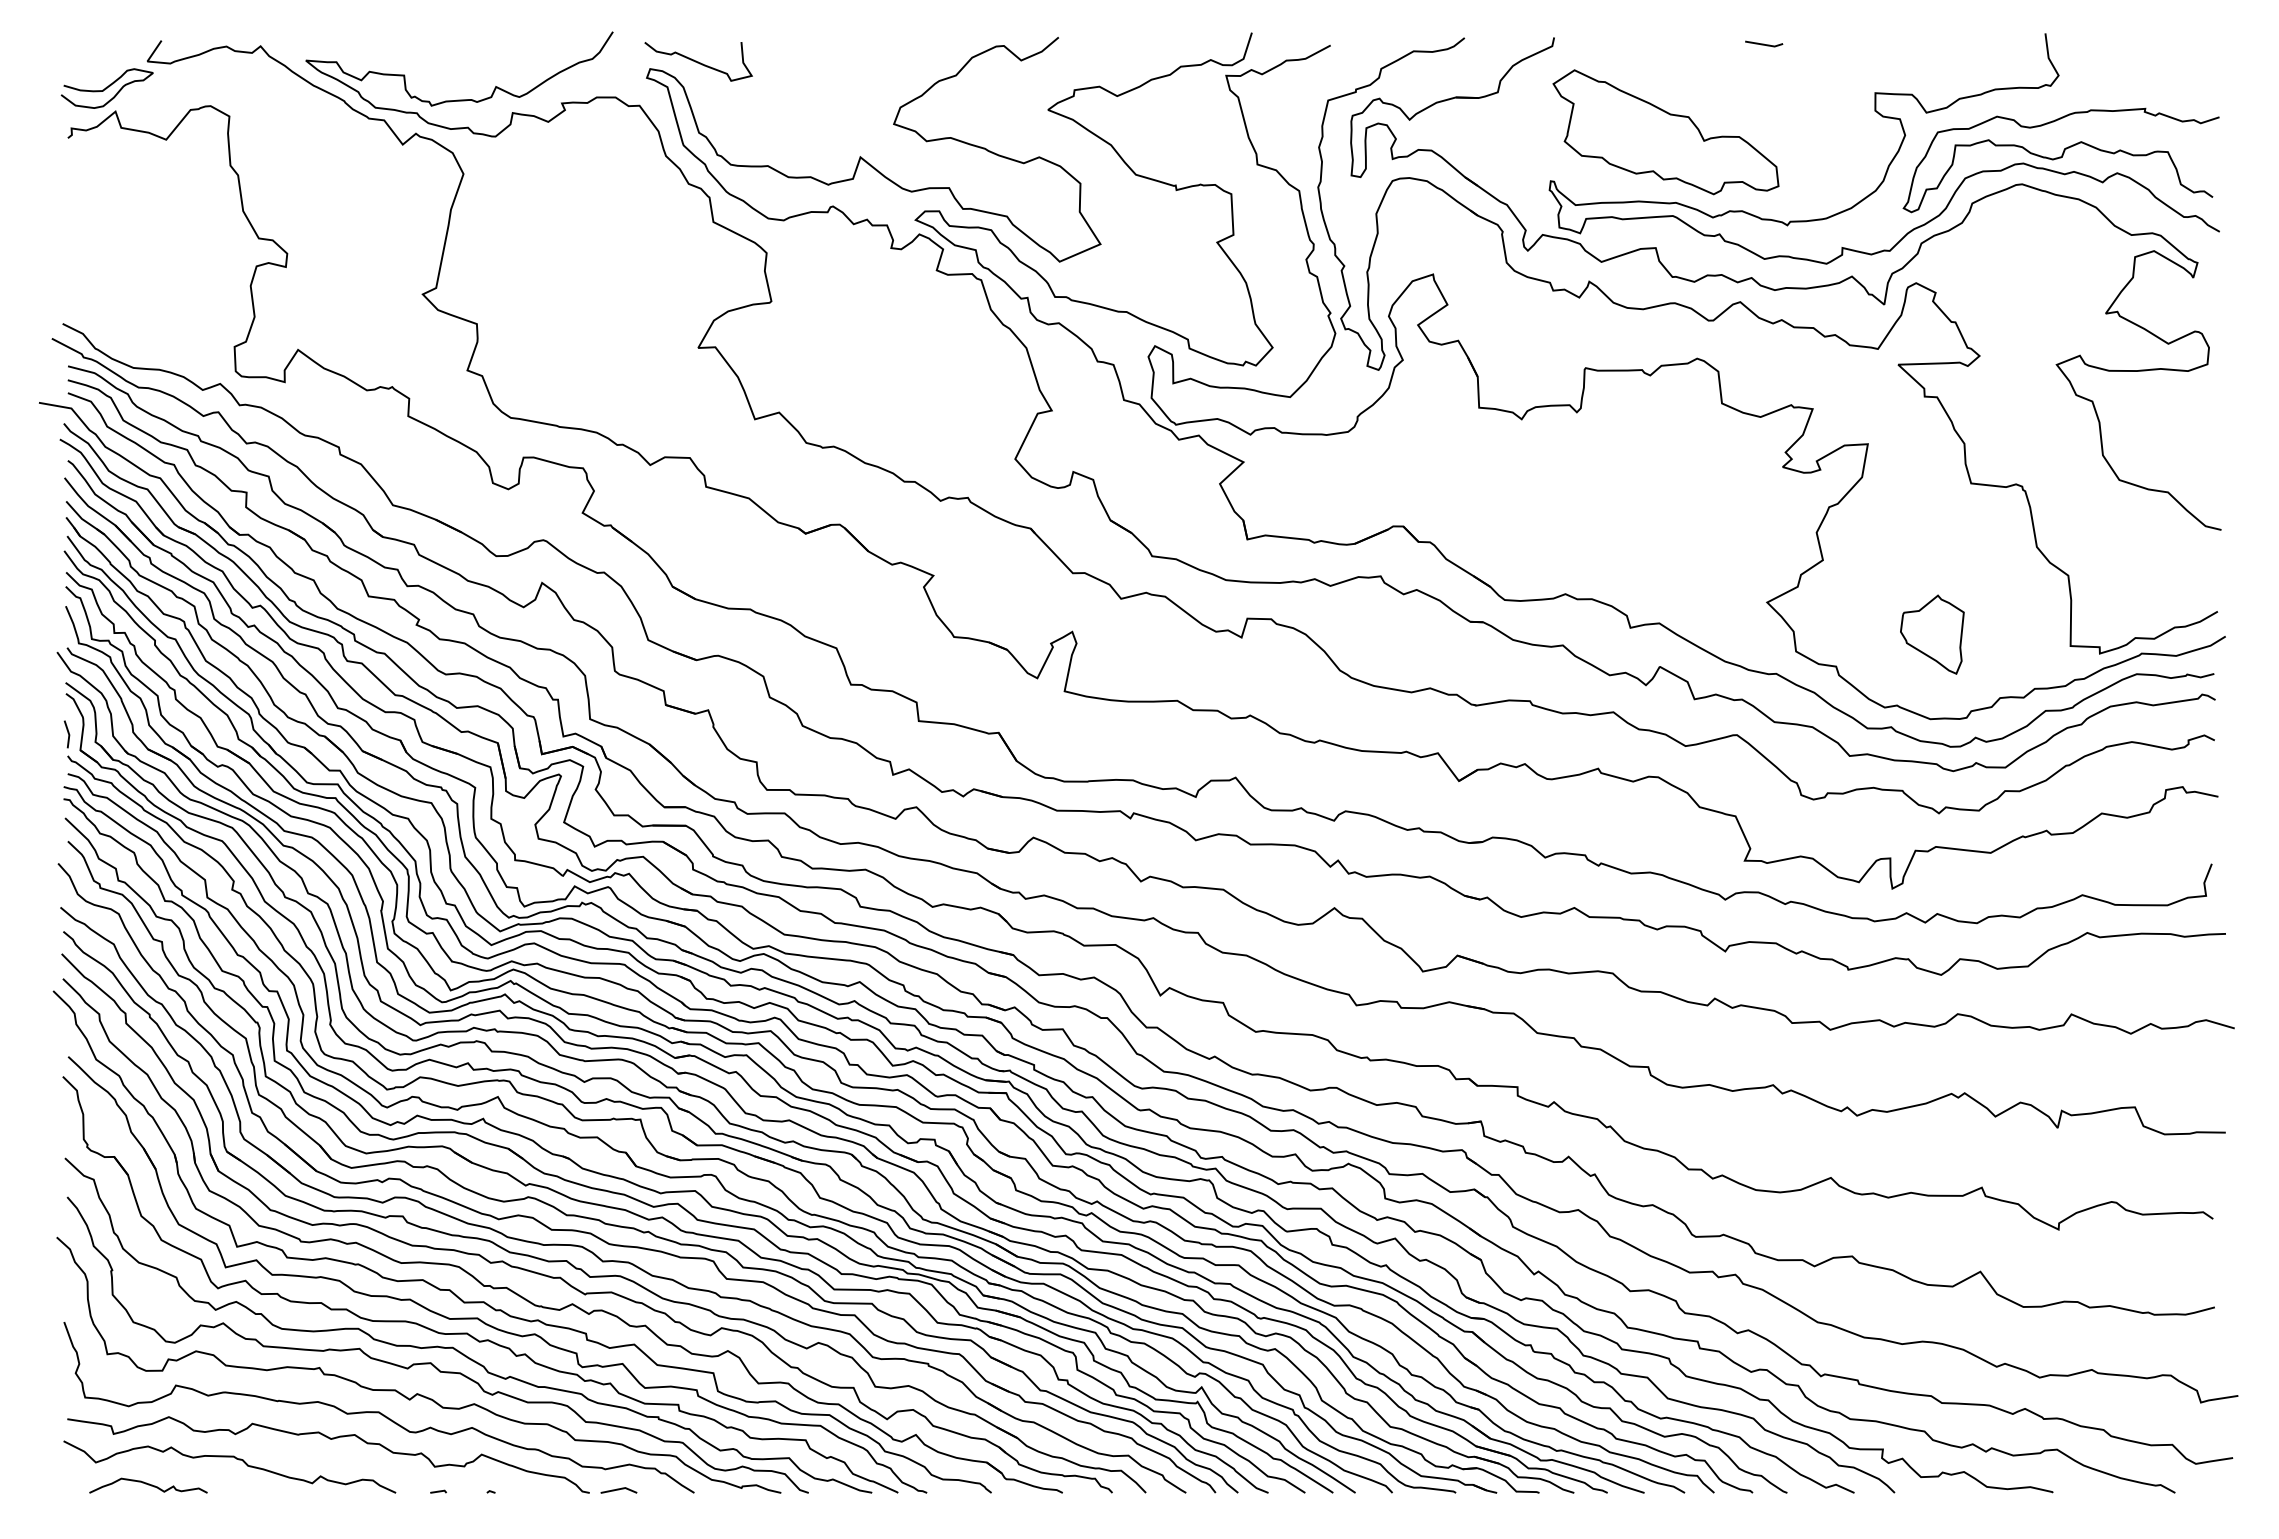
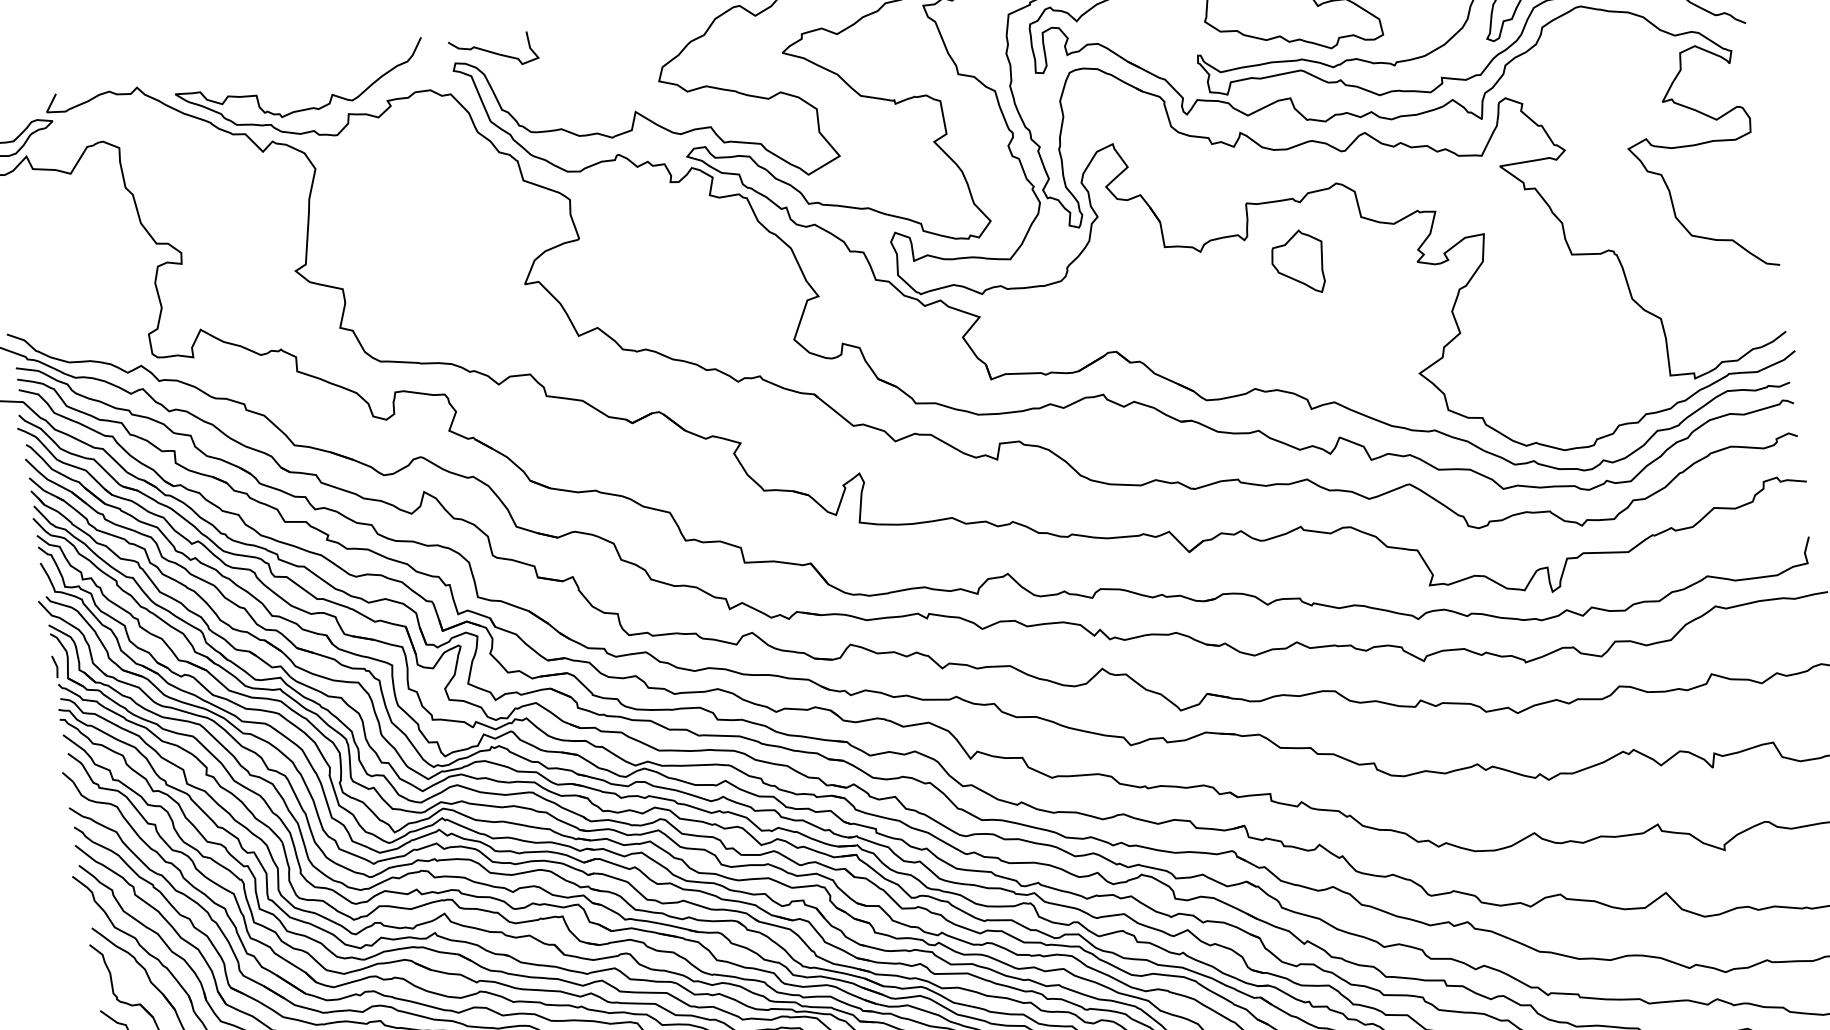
part: (1932, 634) -> (1298, 262), moved

